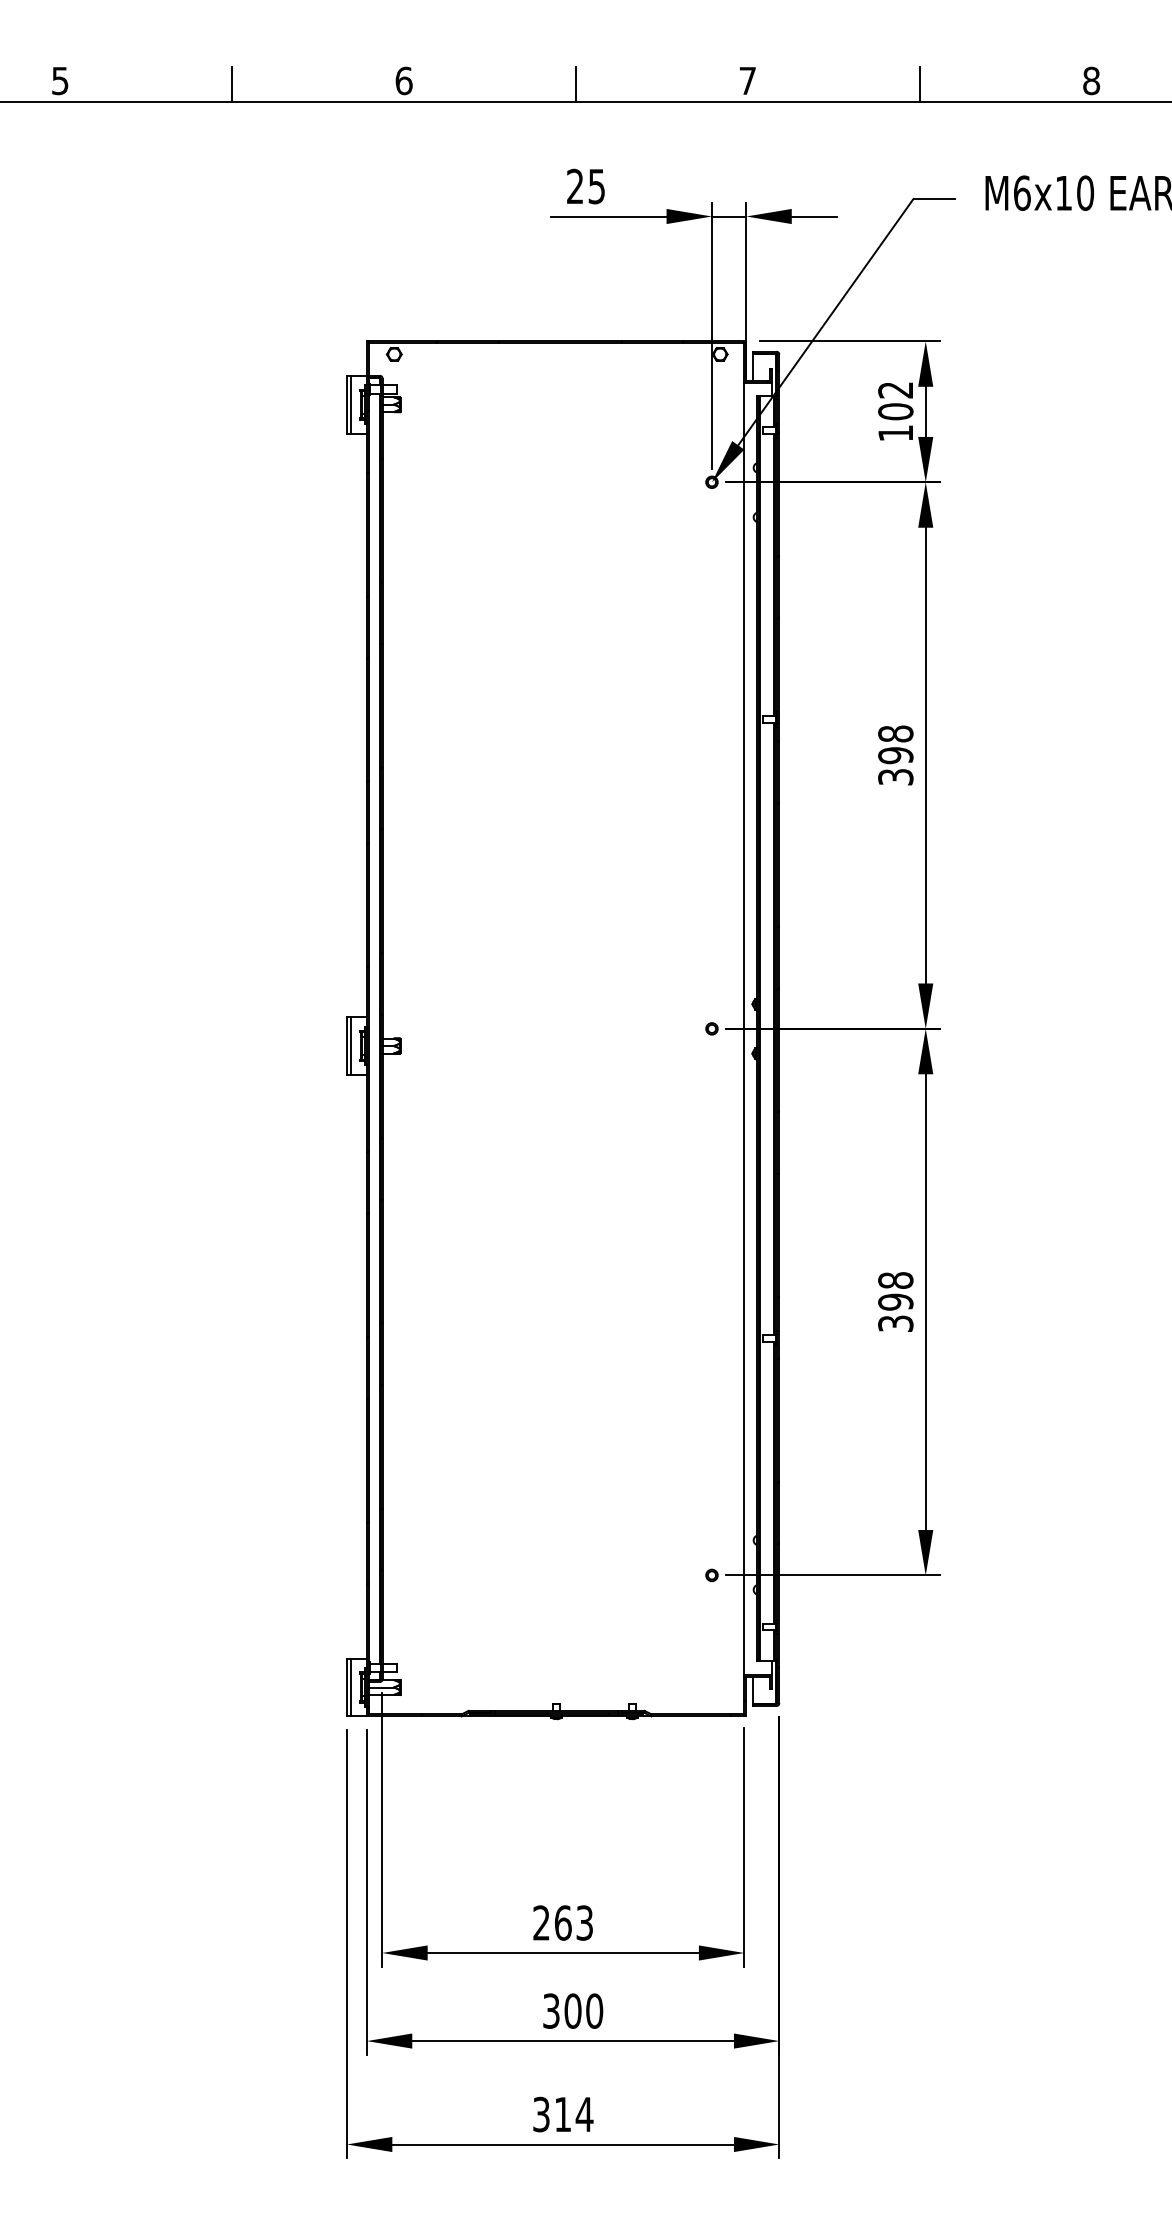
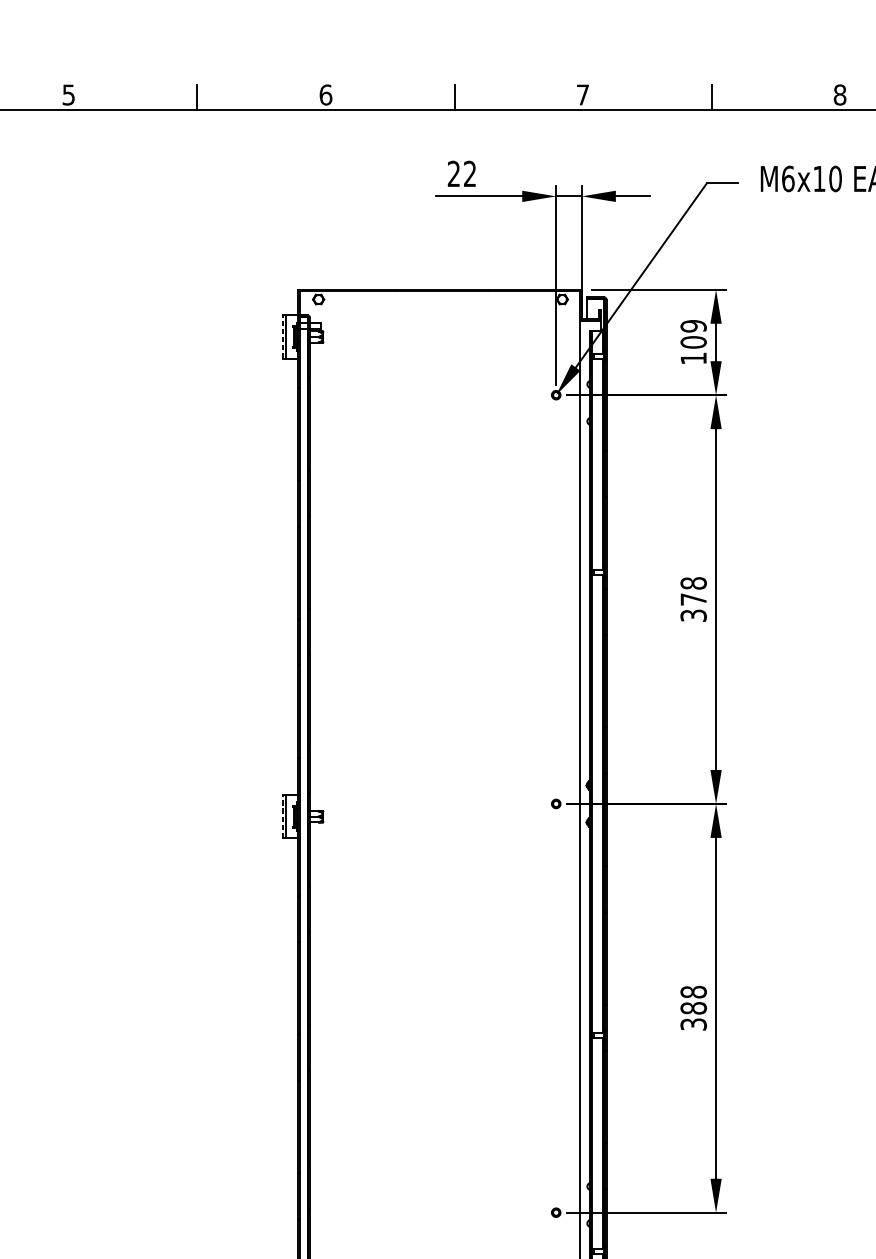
text: (596, 186) -> (469, 173), 25 -> 22
text: (895, 389) -> (693, 325), 102 -> 109
line: (346, 404) -> (282, 336), solid -> dashed
text: (895, 755) -> (693, 599), 398 -> 378
line: (346, 1046) -> (282, 817), solid -> dashed
text: (895, 1301) -> (693, 1007), 398 -> 388

